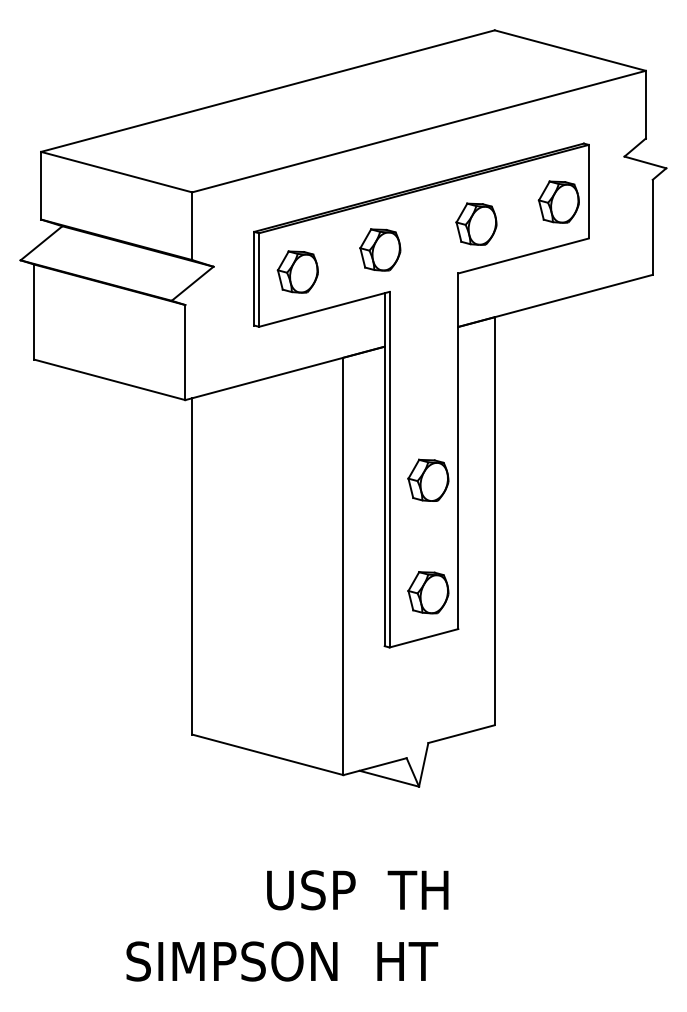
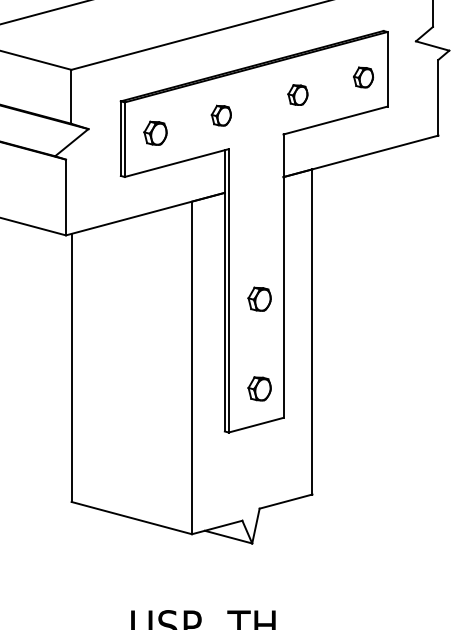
part: (558, 201) -> (363, 77), size x0.6
part: (476, 223) -> (298, 94), size x0.6
part: (380, 249) -> (221, 115), size x0.6
part: (297, 271) -> (155, 132), size x0.7
part: (428, 479) -> (259, 298), size x0.7
part: (428, 592) -> (259, 388), size x0.7

